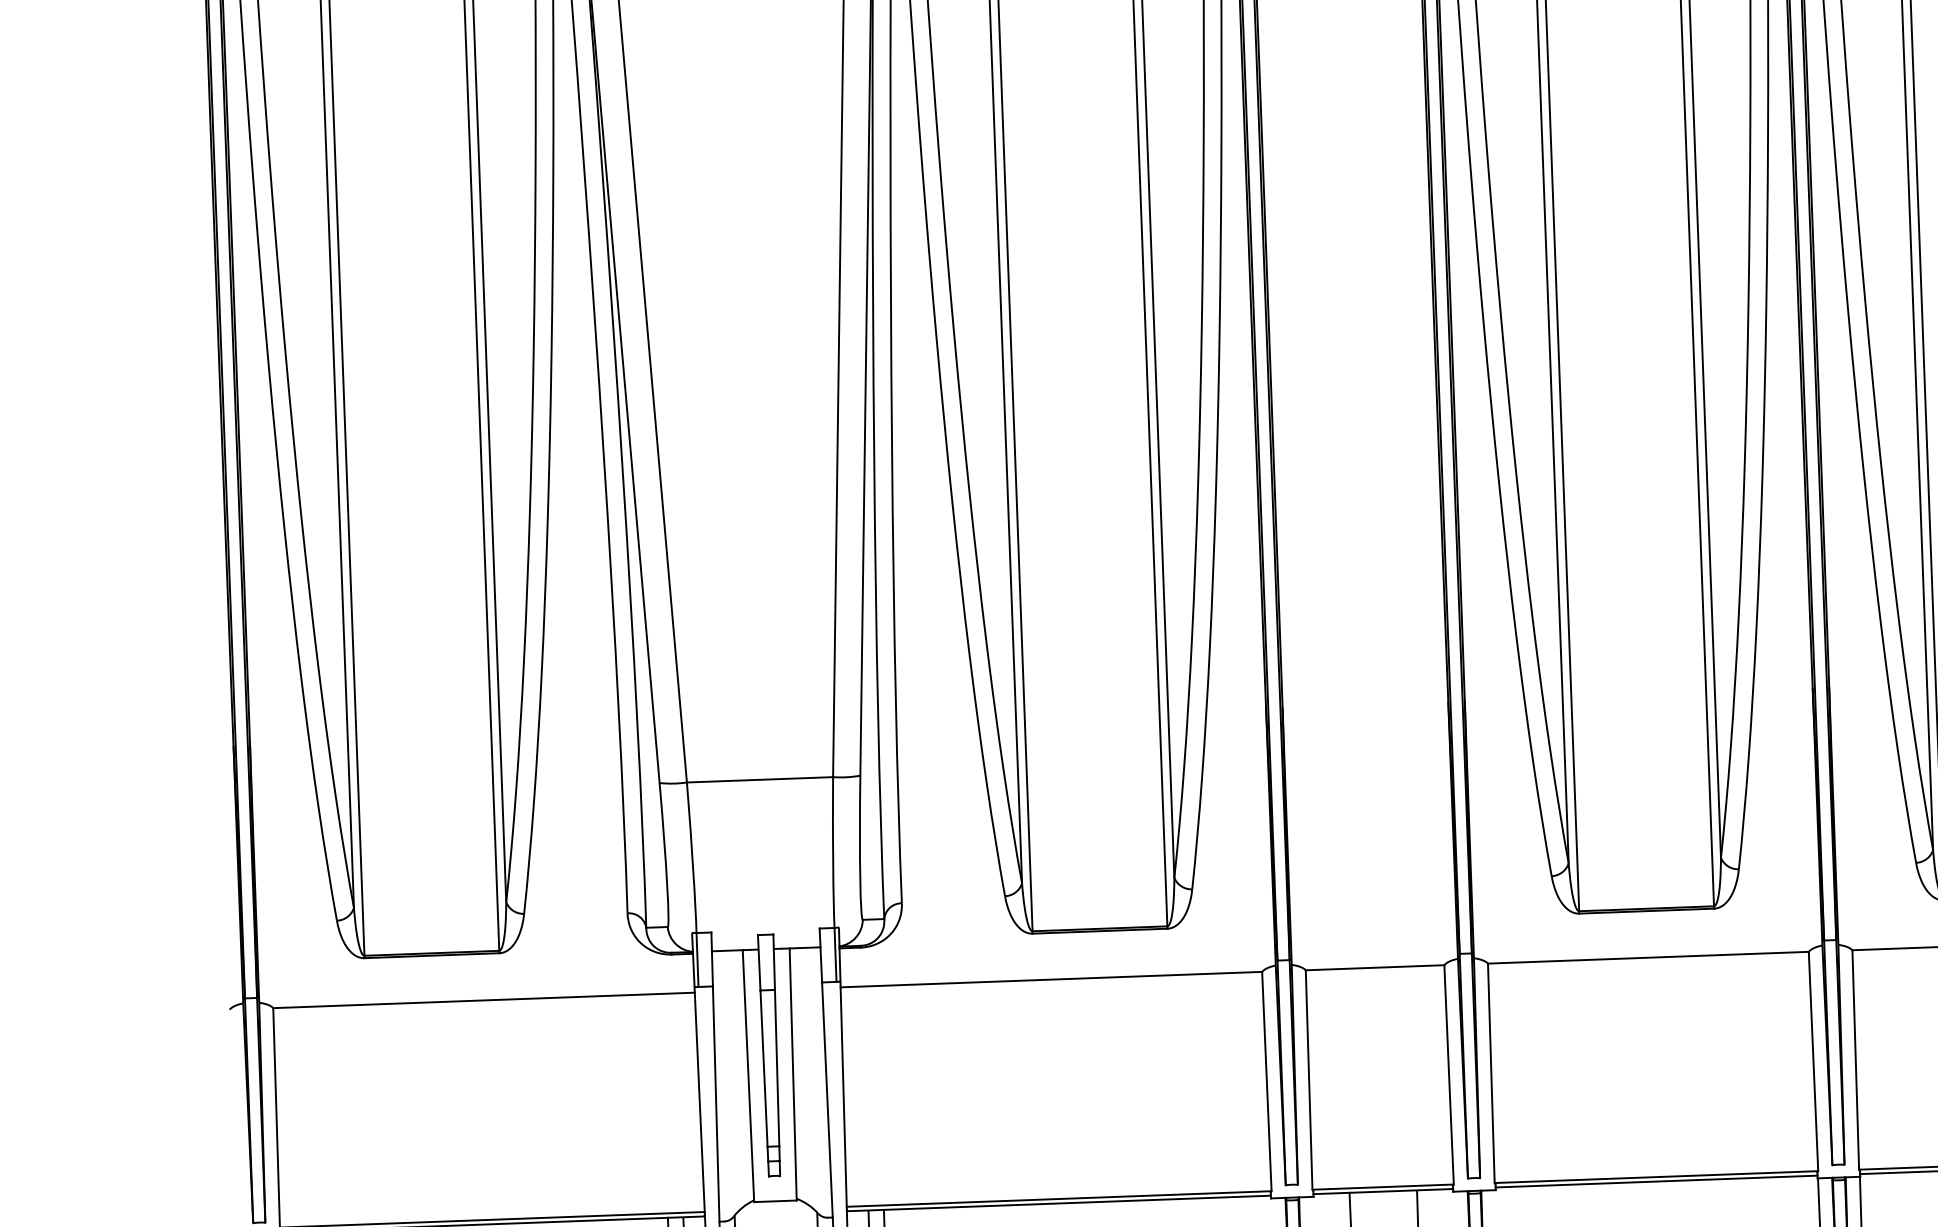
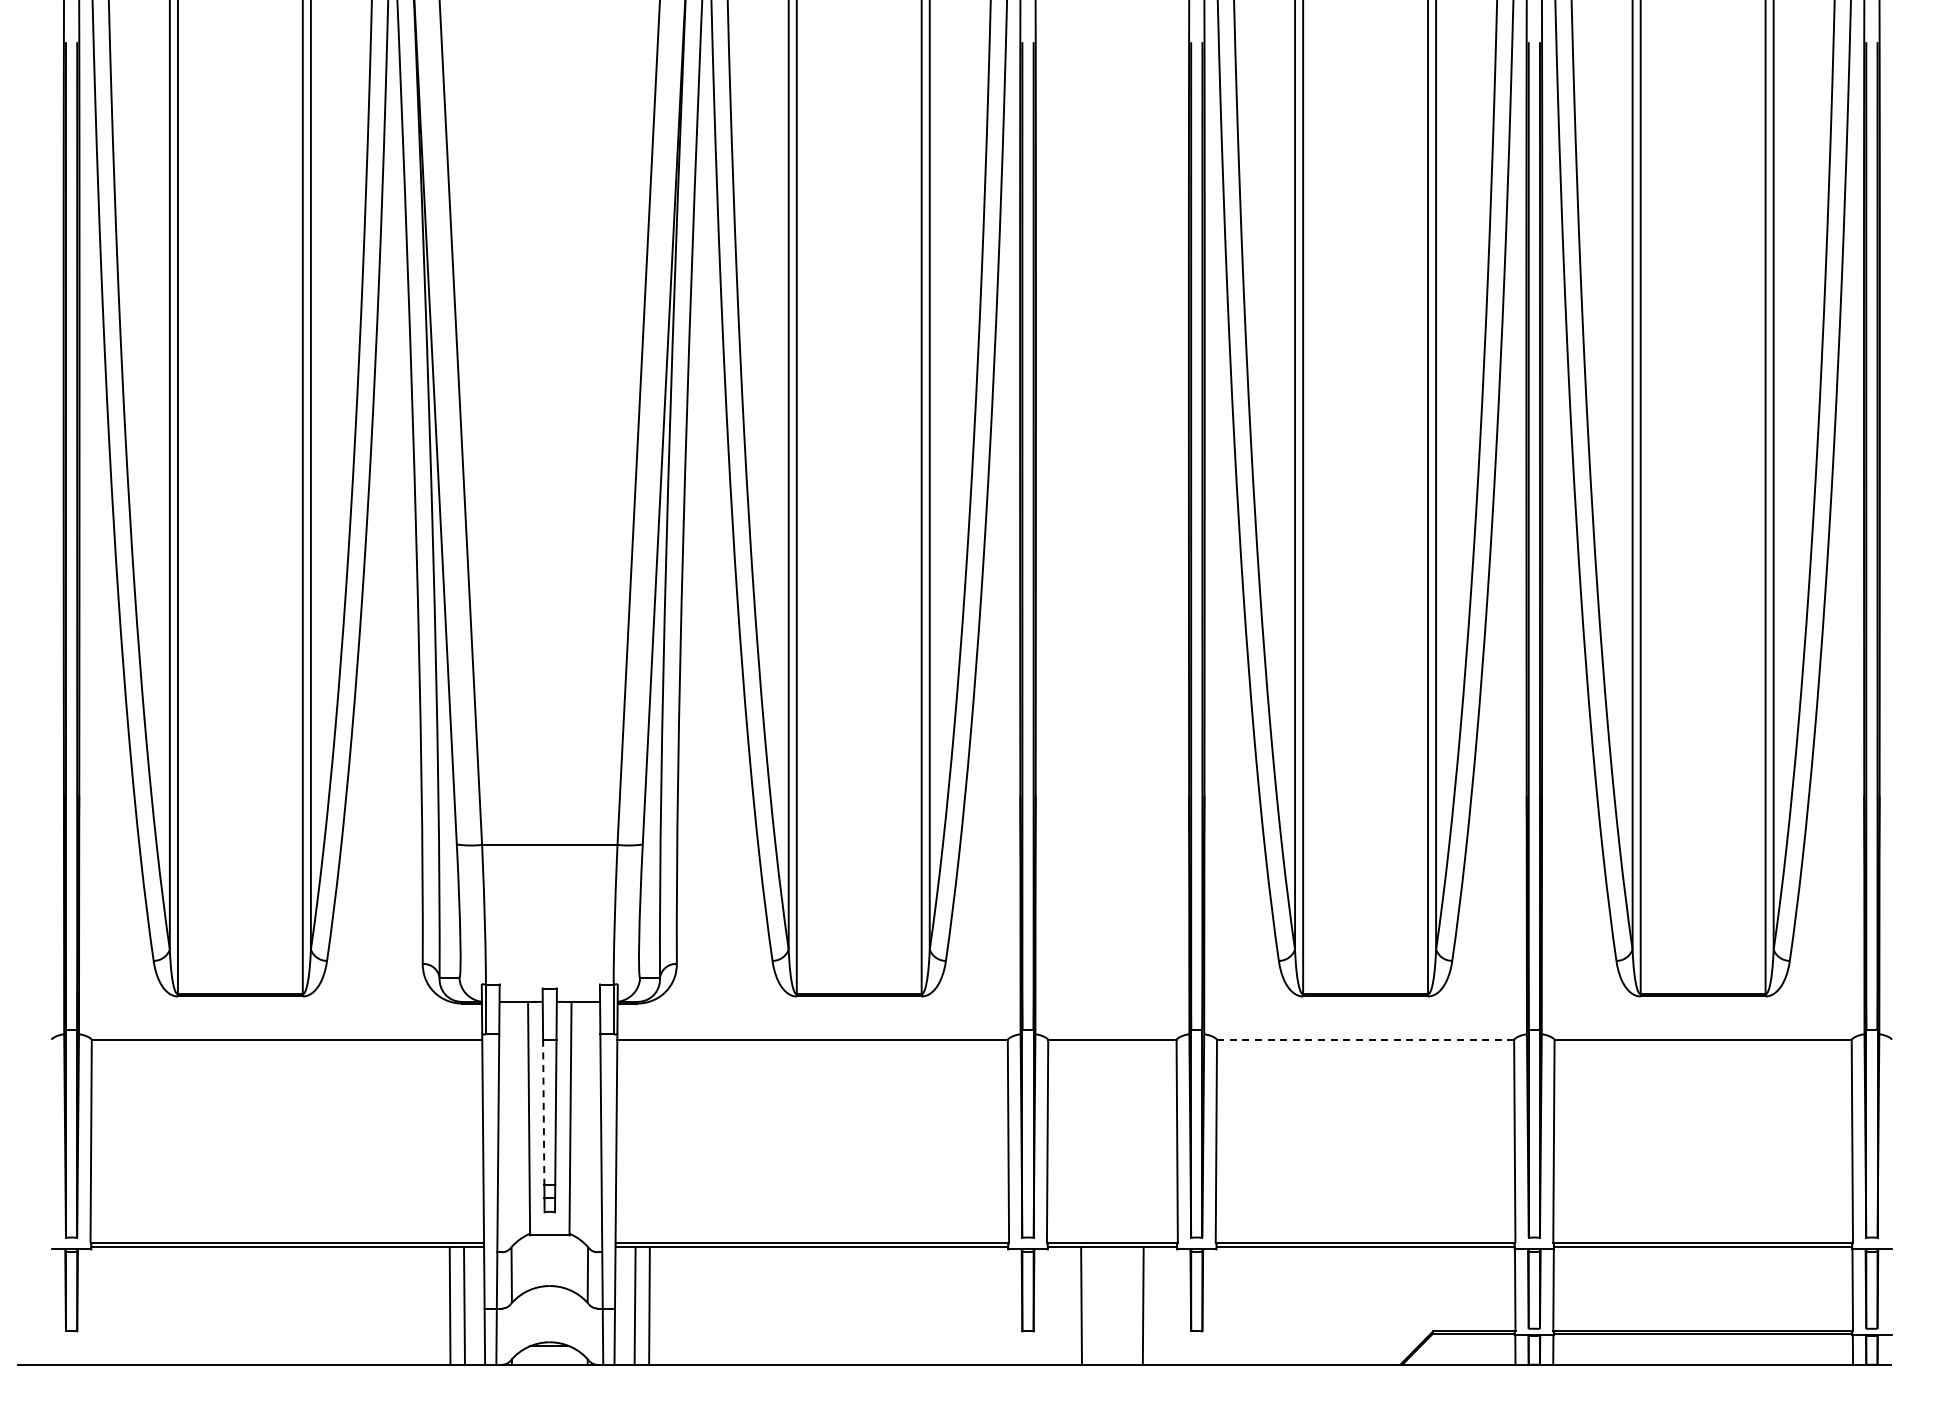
line: (1648, 957) -> (1365, 1039), solid -> dashed
line: (763, 1068) -> (543, 1112), solid -> dashed

